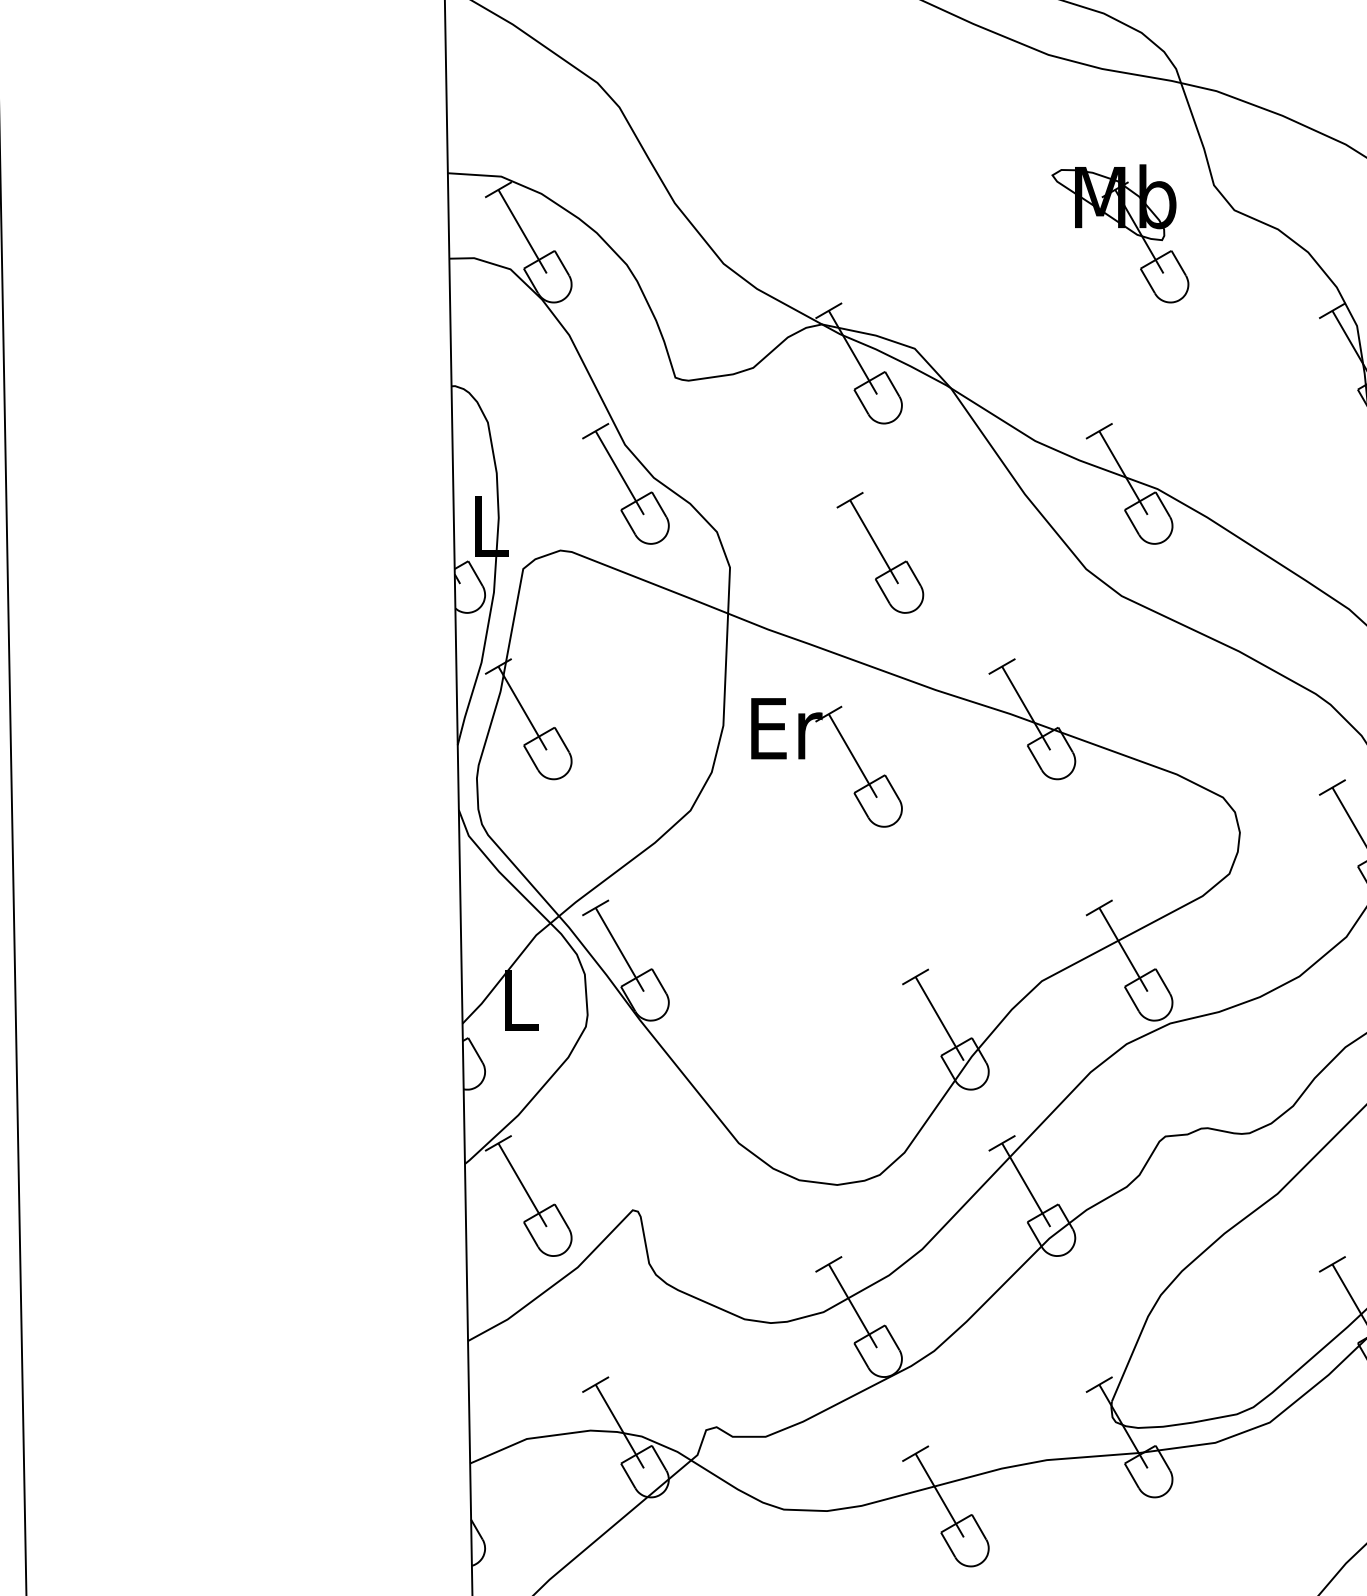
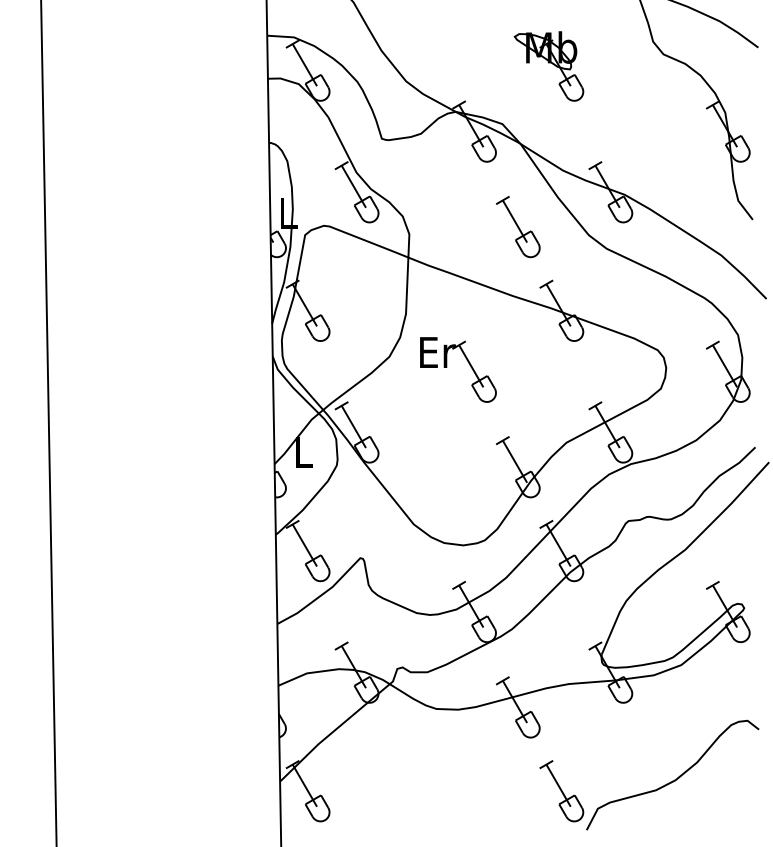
part: (1119, 234) -> (548, 66), moved
part: (881, 553) -> (518, 227), moved
part: (805, 758) -> (447, 367), moved

